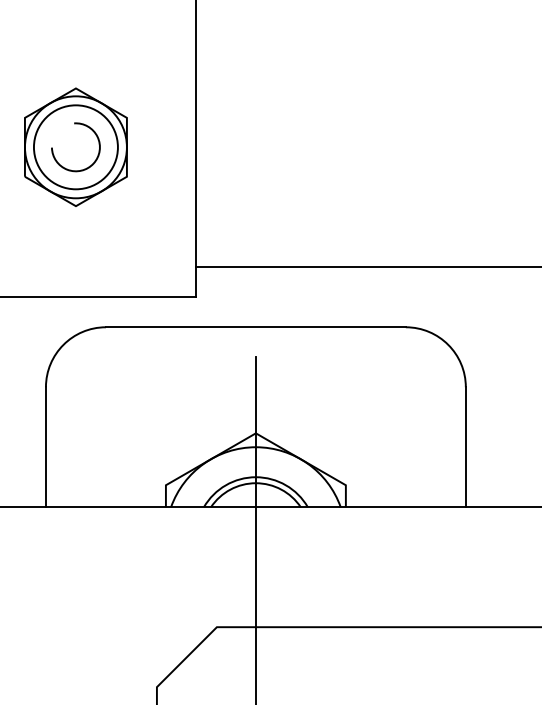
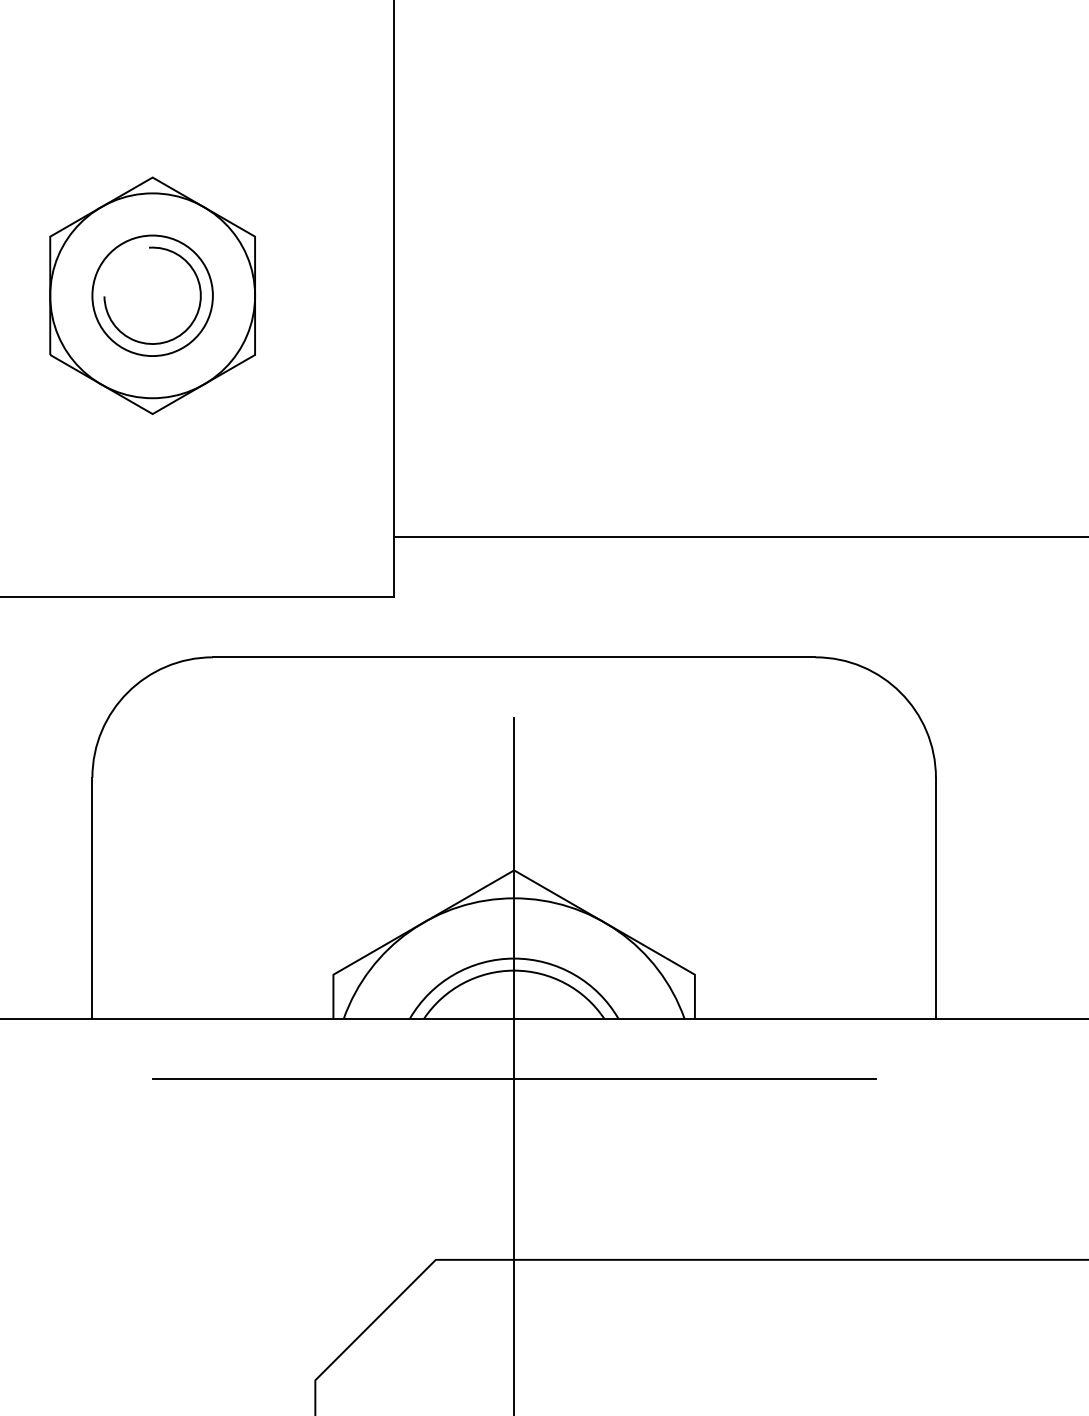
circle: (75, 147) -> (151, 296), size x0.71
line: (255, 537) -> (513, 1079), added

